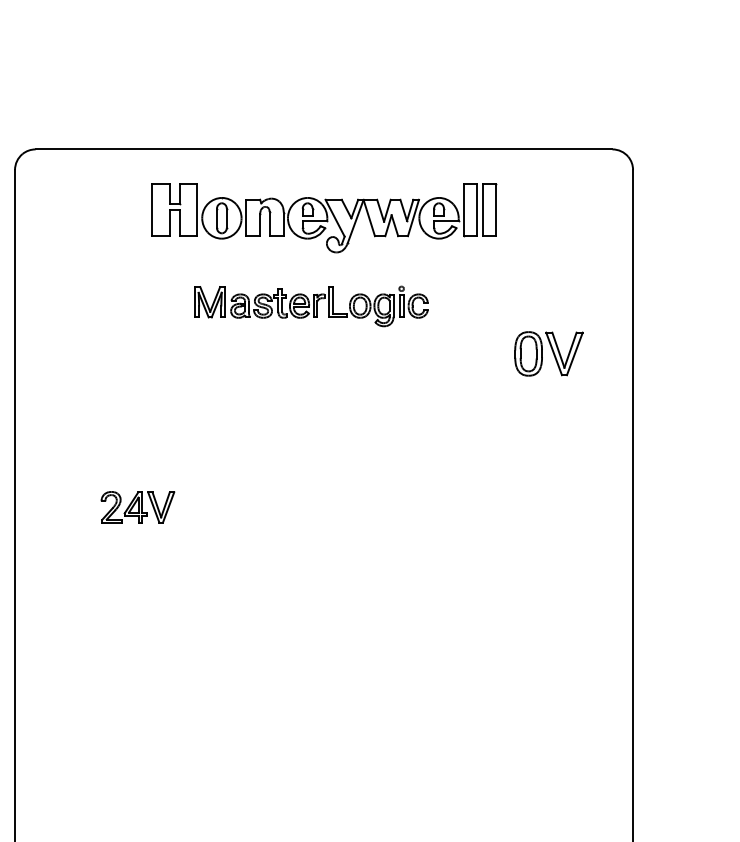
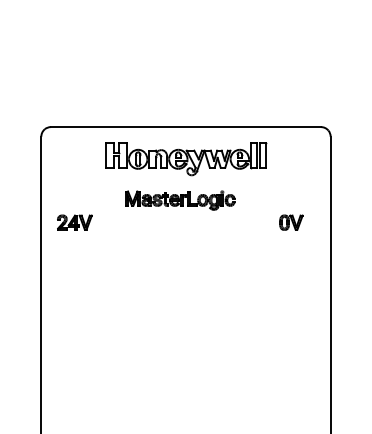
part: (549, 353) -> (291, 222), size x0.71
part: (137, 507) -> (74, 222), moved

